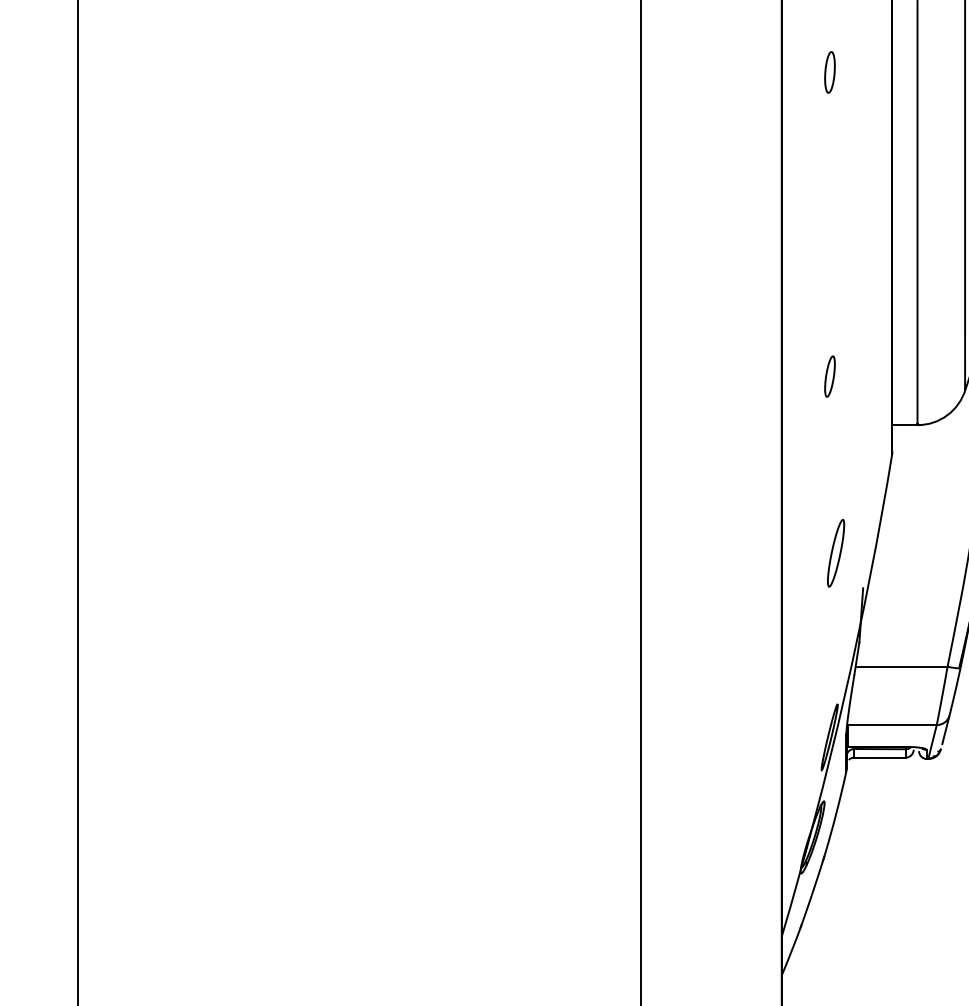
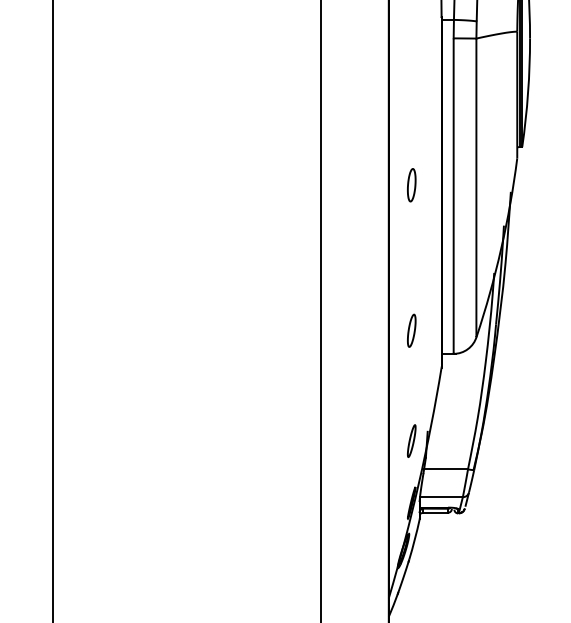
part: (829, 72) -> (411, 185), size x1.67
part: (829, 376) -> (411, 330), size x1.67
part: (835, 552) -> (411, 440), moved

